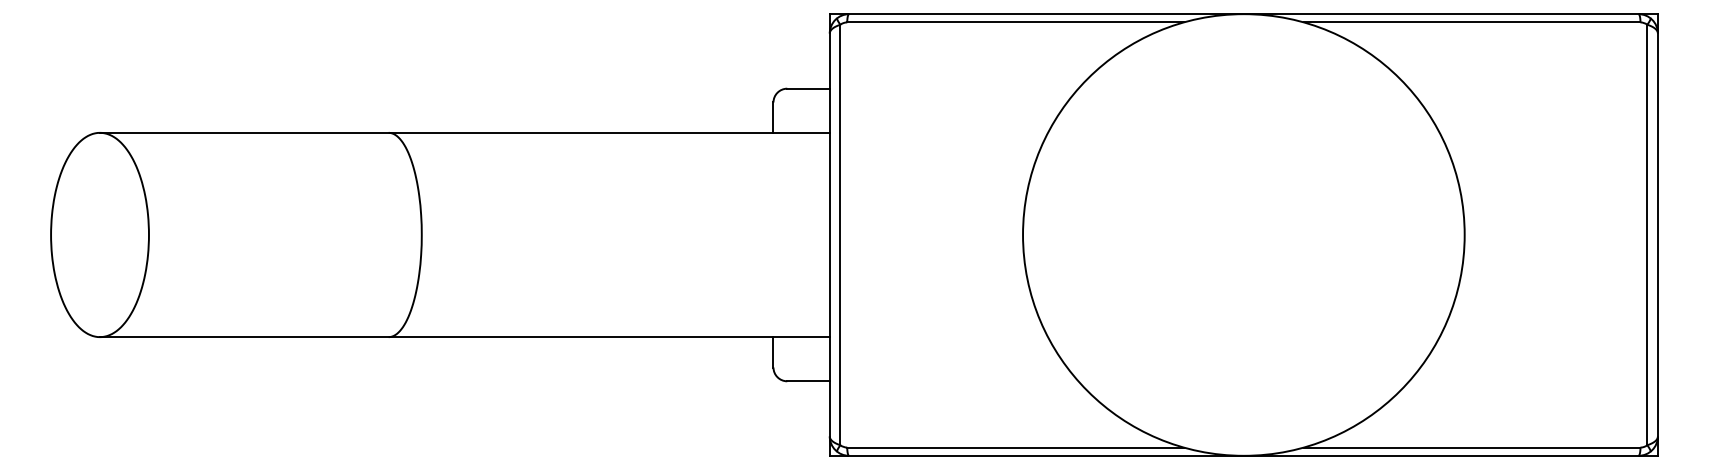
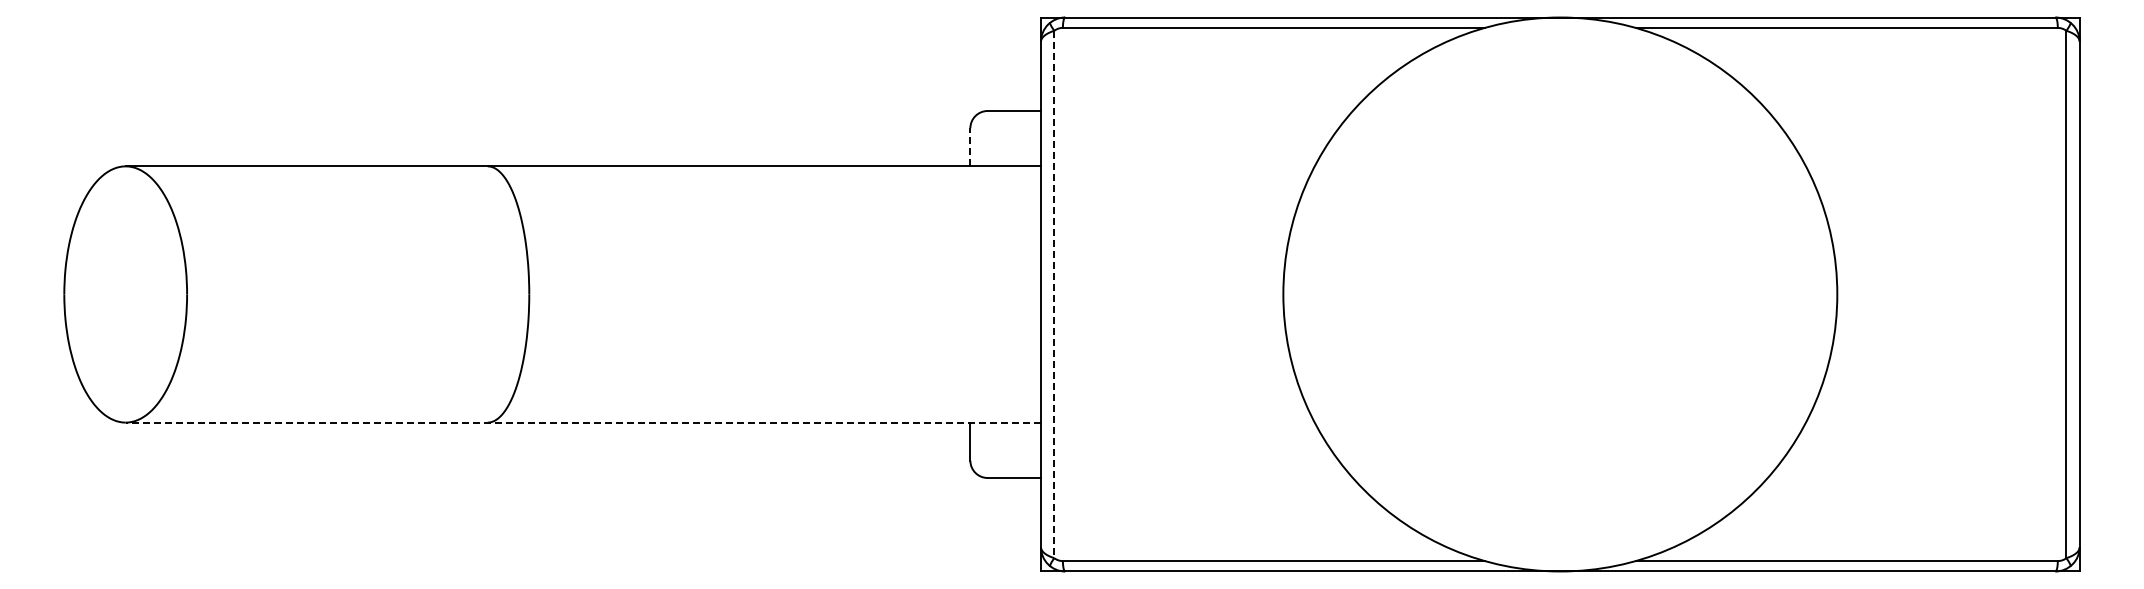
line: (773, 116) -> (970, 146), solid -> dashed
line: (840, 235) -> (1054, 294), solid -> dashed
line: (465, 337) -> (583, 422), solid -> dashed

